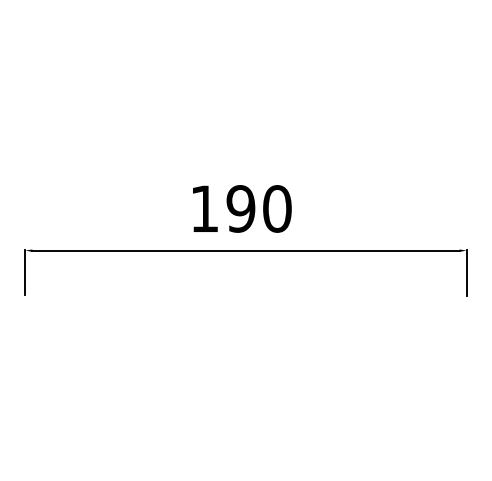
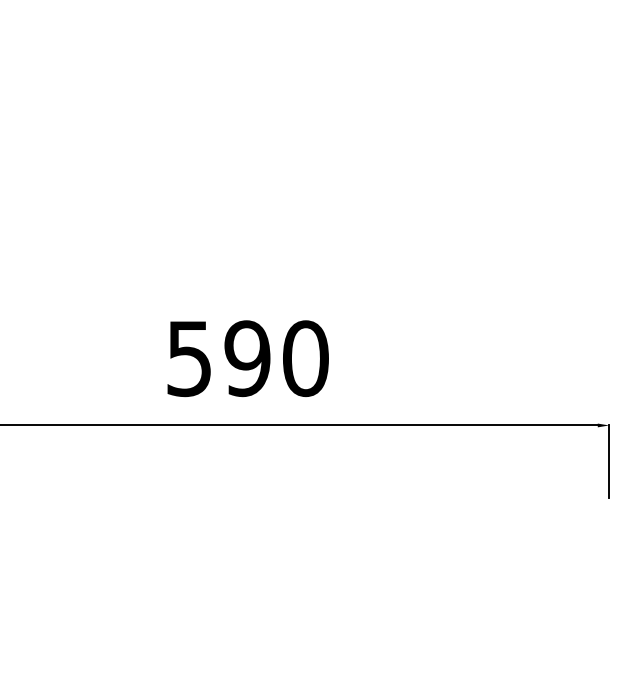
text: (204, 208) -> (189, 357), 190 -> 590

